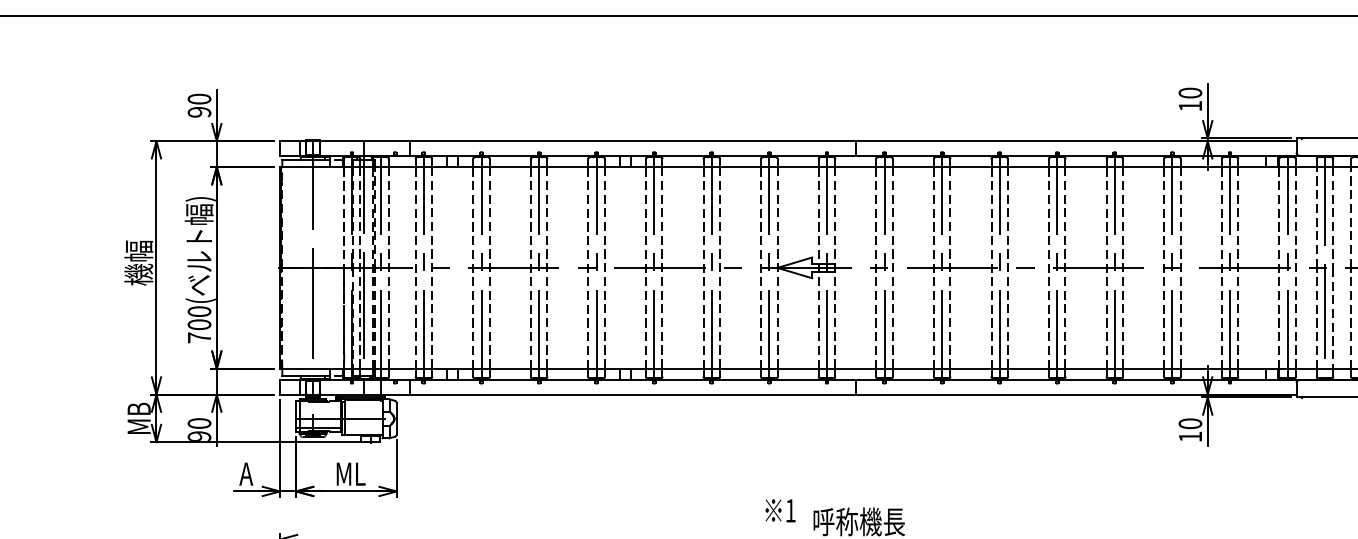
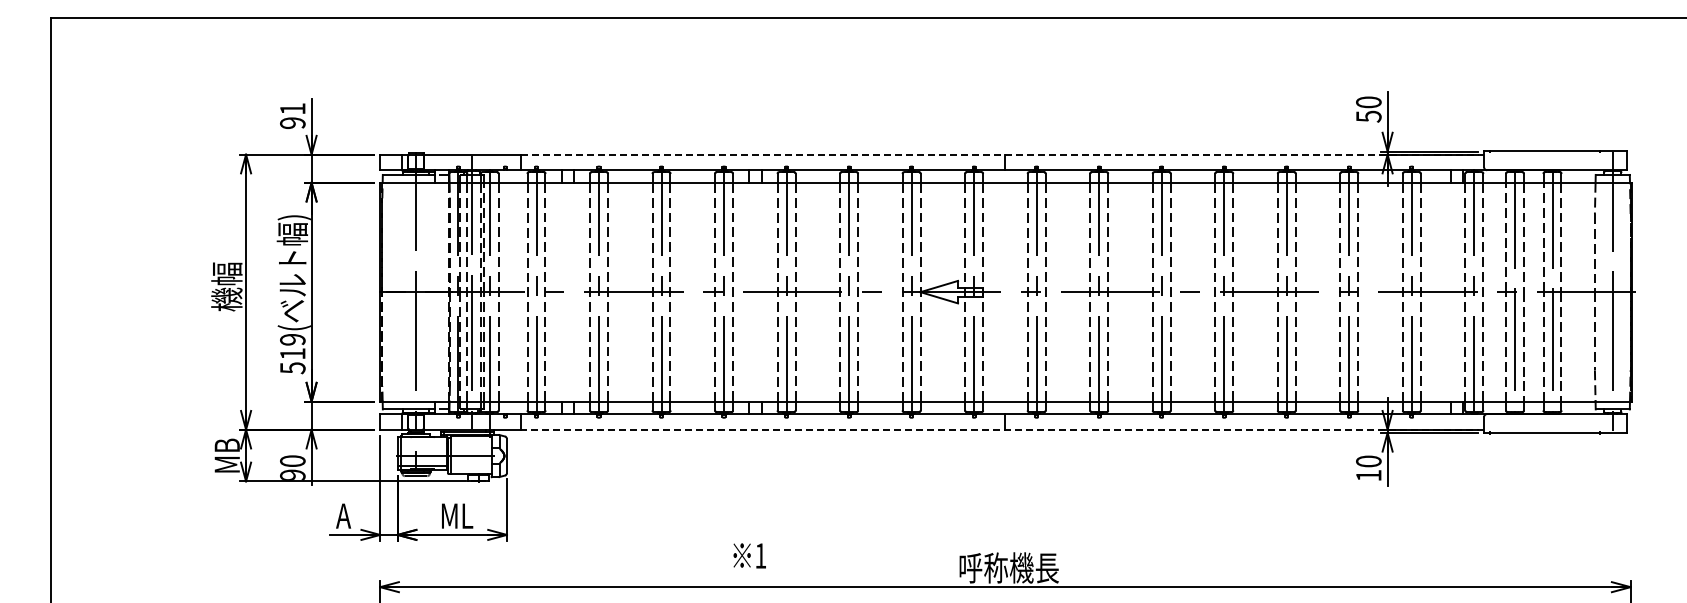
text: (199, 98) -> (292, 108), 90 -> 91
text: (1190, 106) -> (1368, 116), 10 -> 50
line: (853, 141) -> (1002, 154), solid -> dashed
text: (199, 324) -> (292, 353), 700( -> 519(
line: (853, 394) -> (1002, 429), solid -> dashed
text: (780, 510) -> (749, 555), moved

